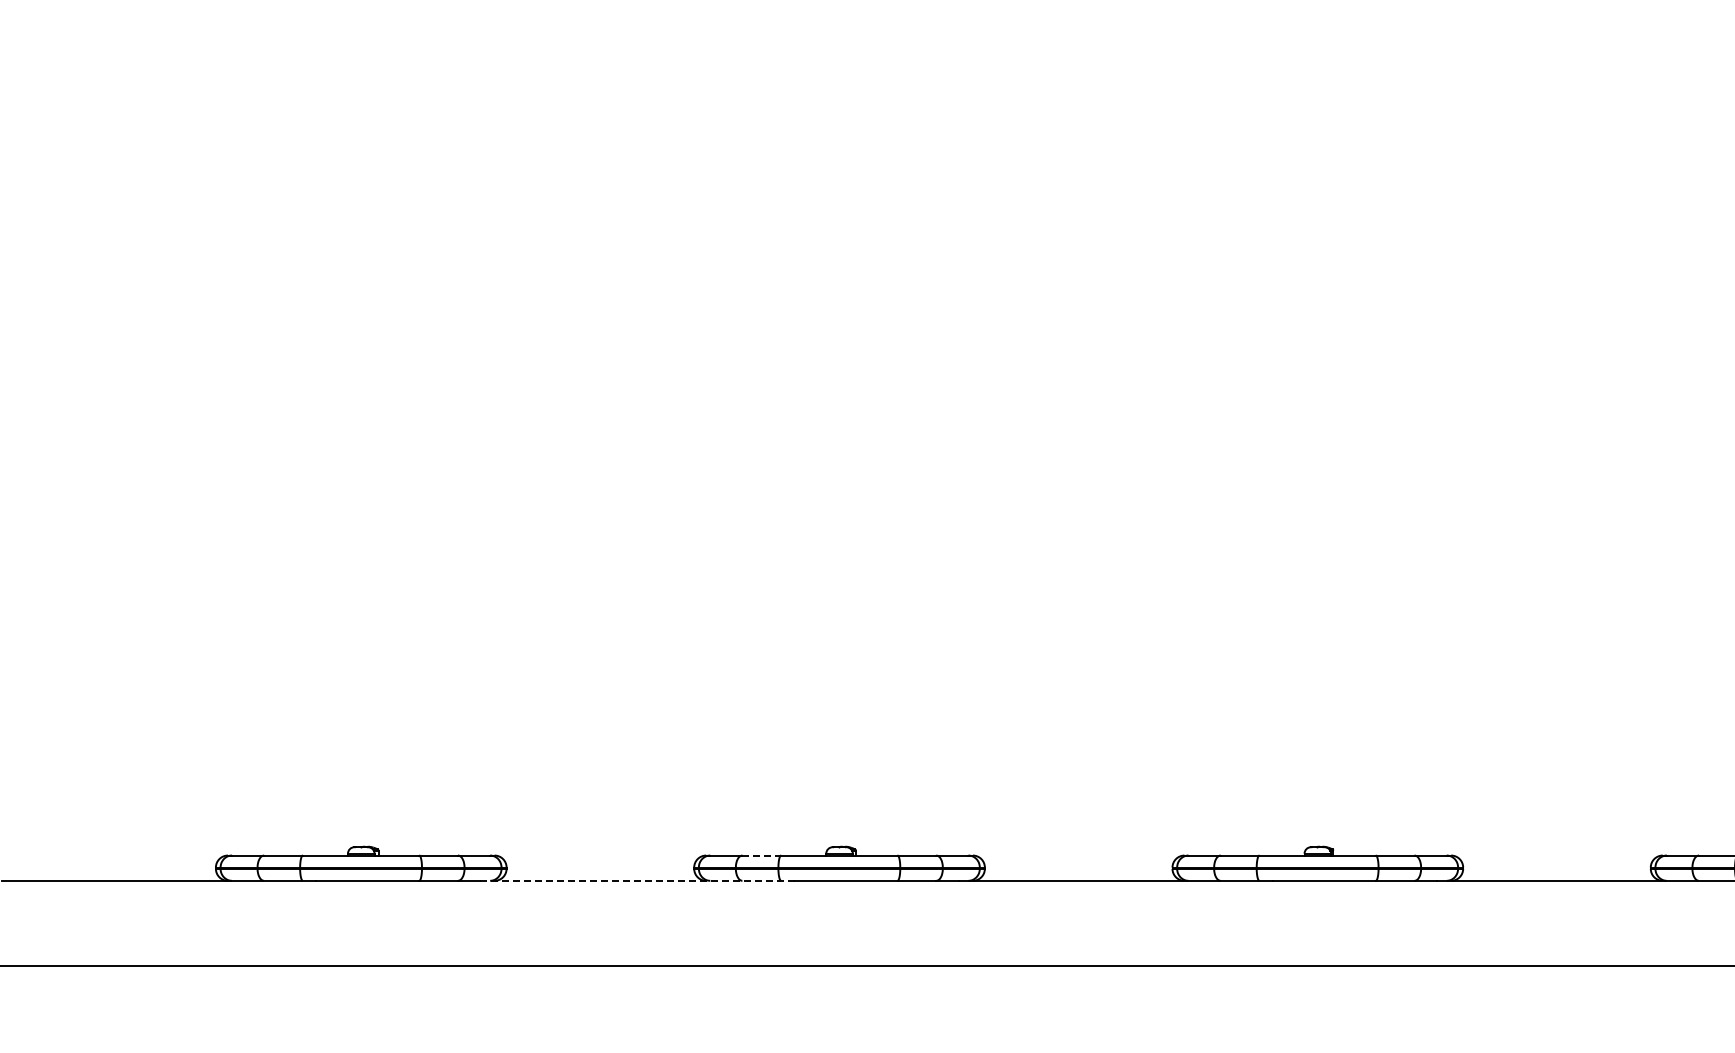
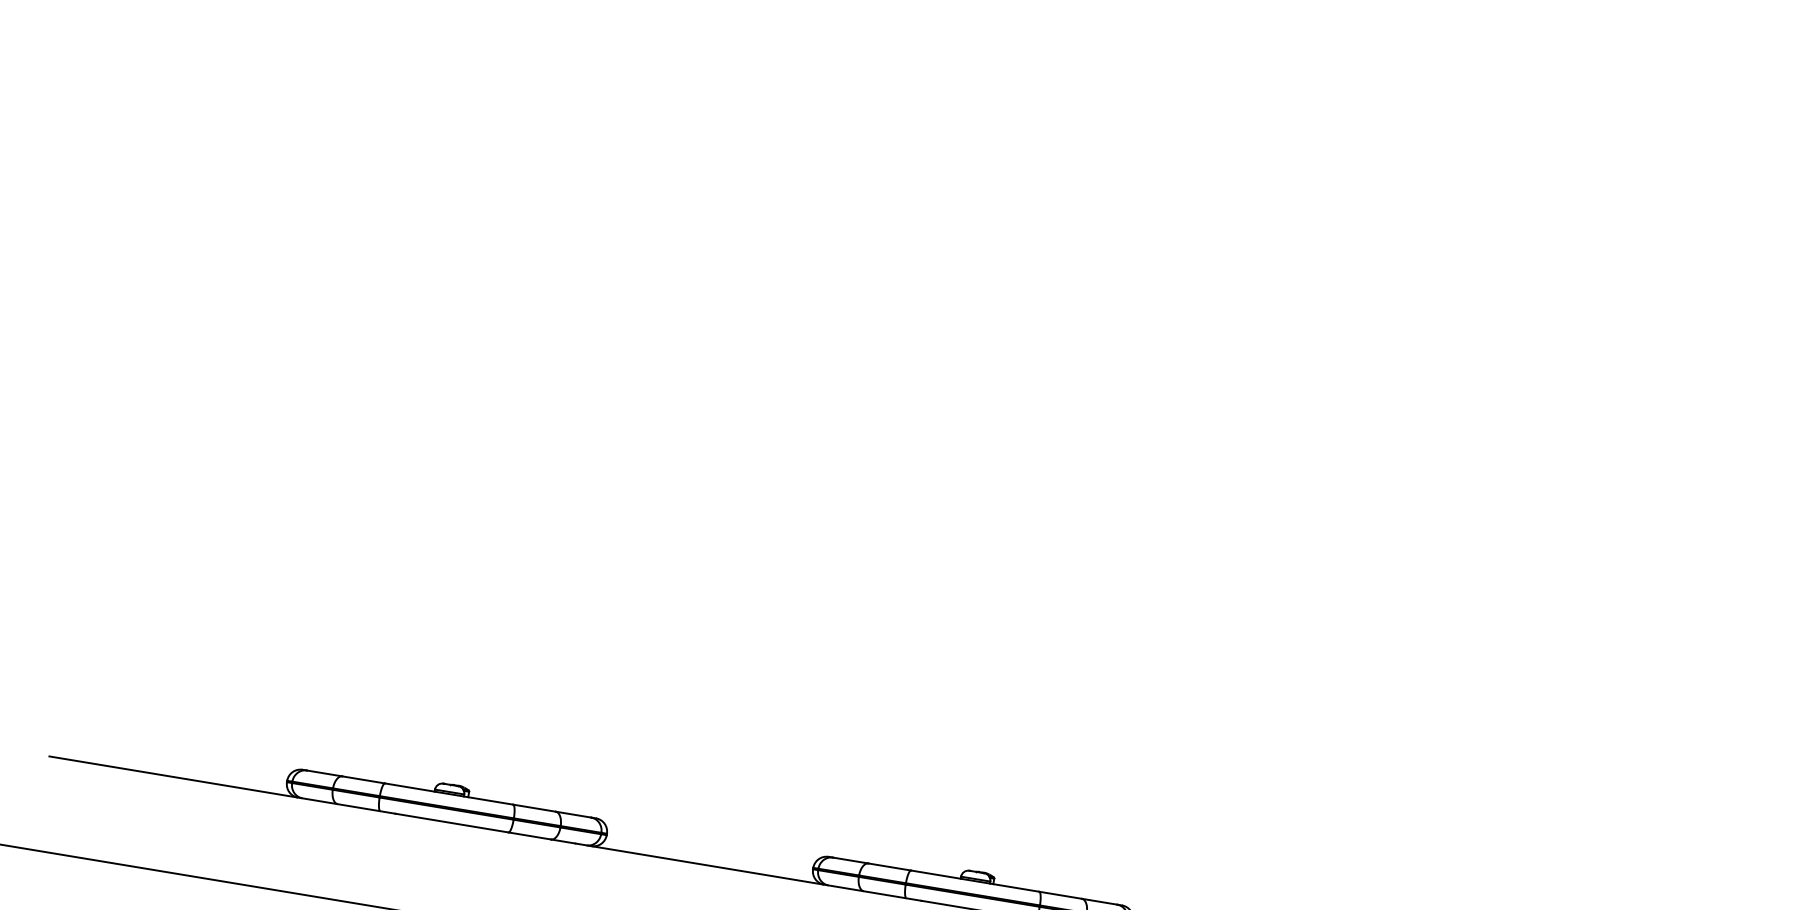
line: (762, 855) -> (890, 867), dashed -> solid
line: (637, 880) -> (748, 871), dashed -> solid

